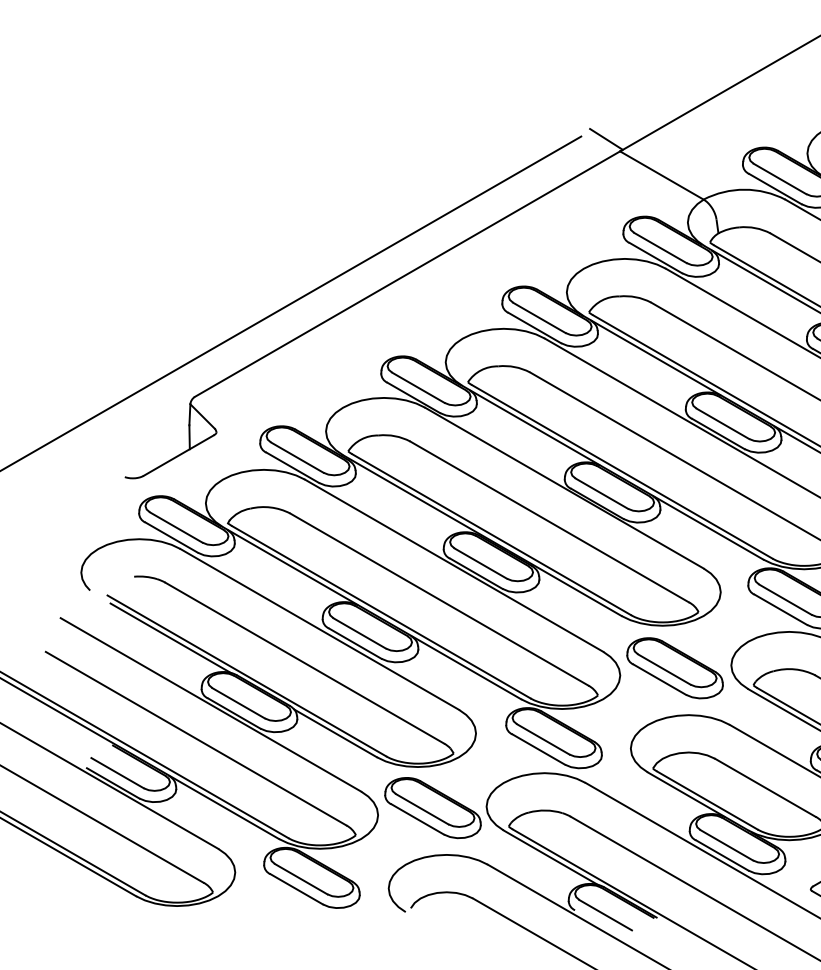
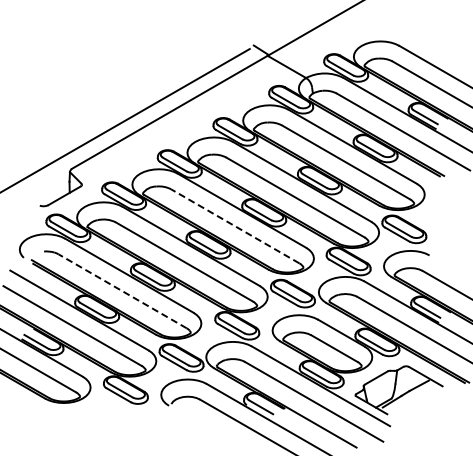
line: (550, 522) -> (235, 226), solid -> dashed
line: (304, 663) -> (122, 291), solid -> dashed

